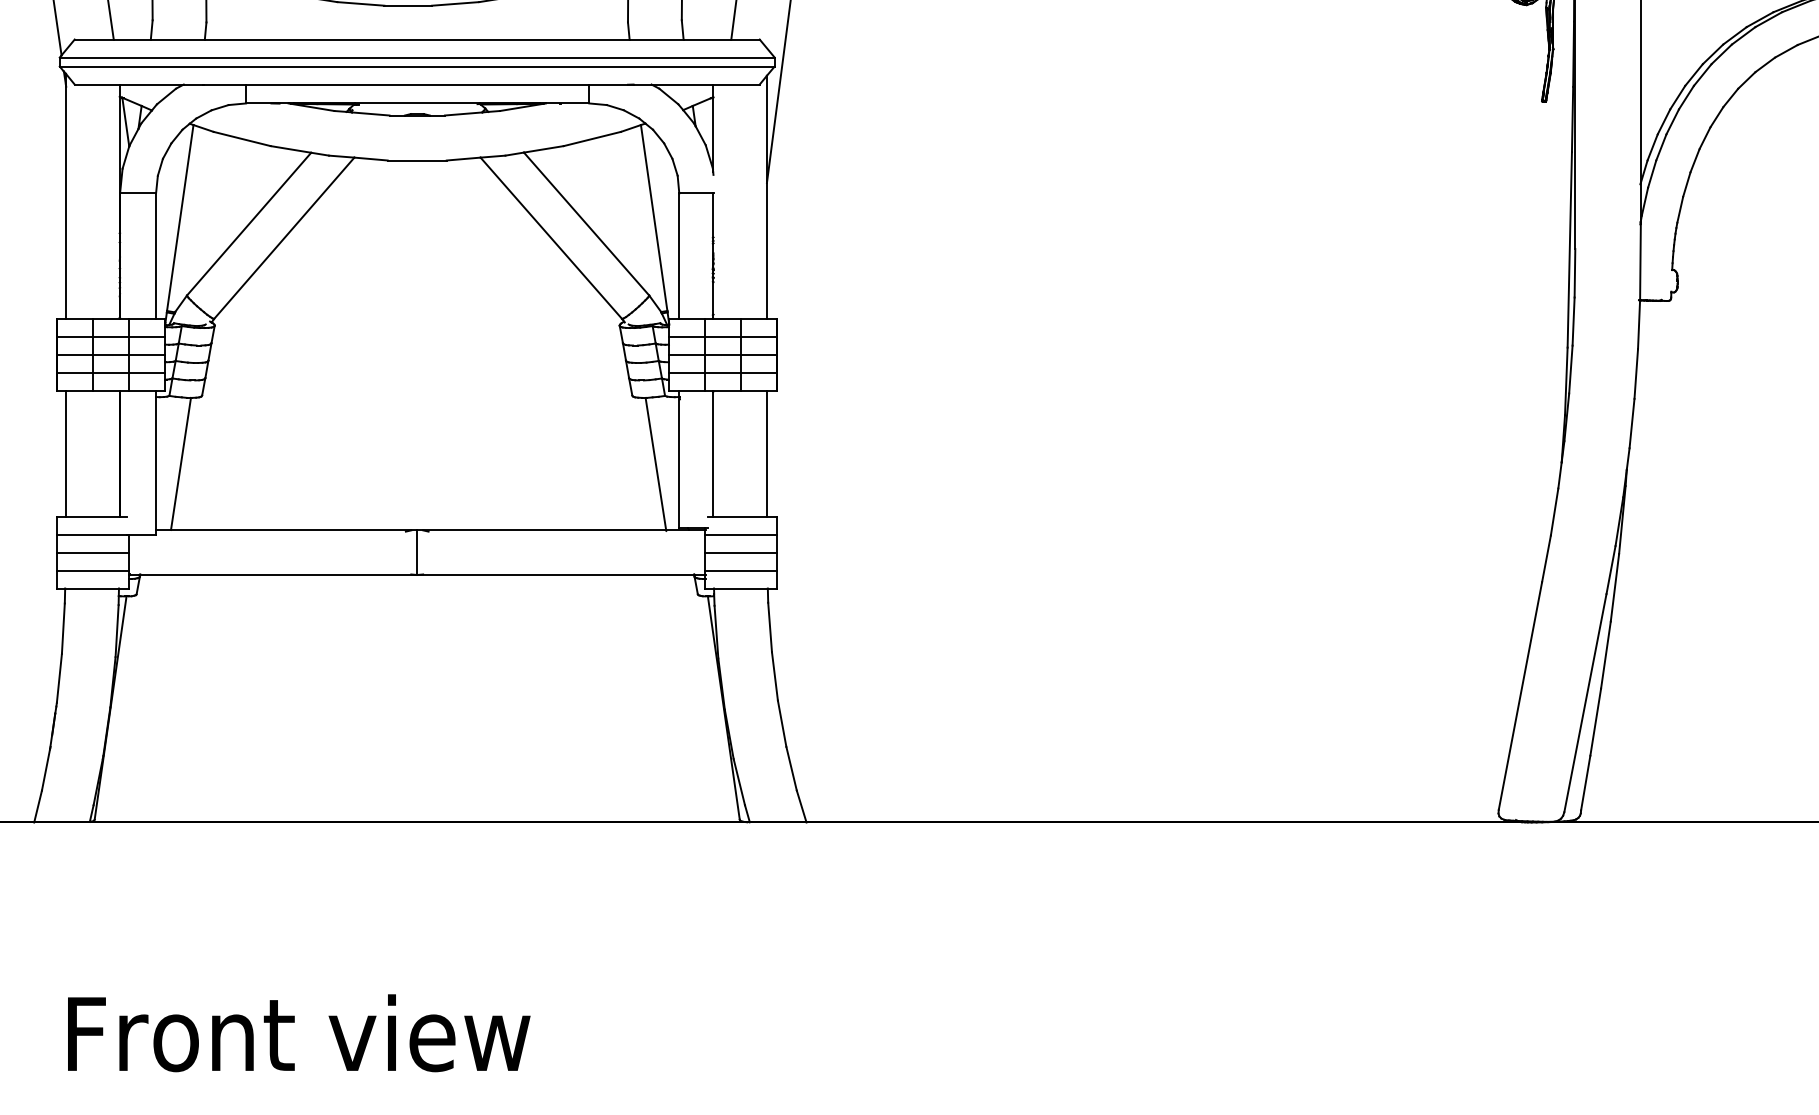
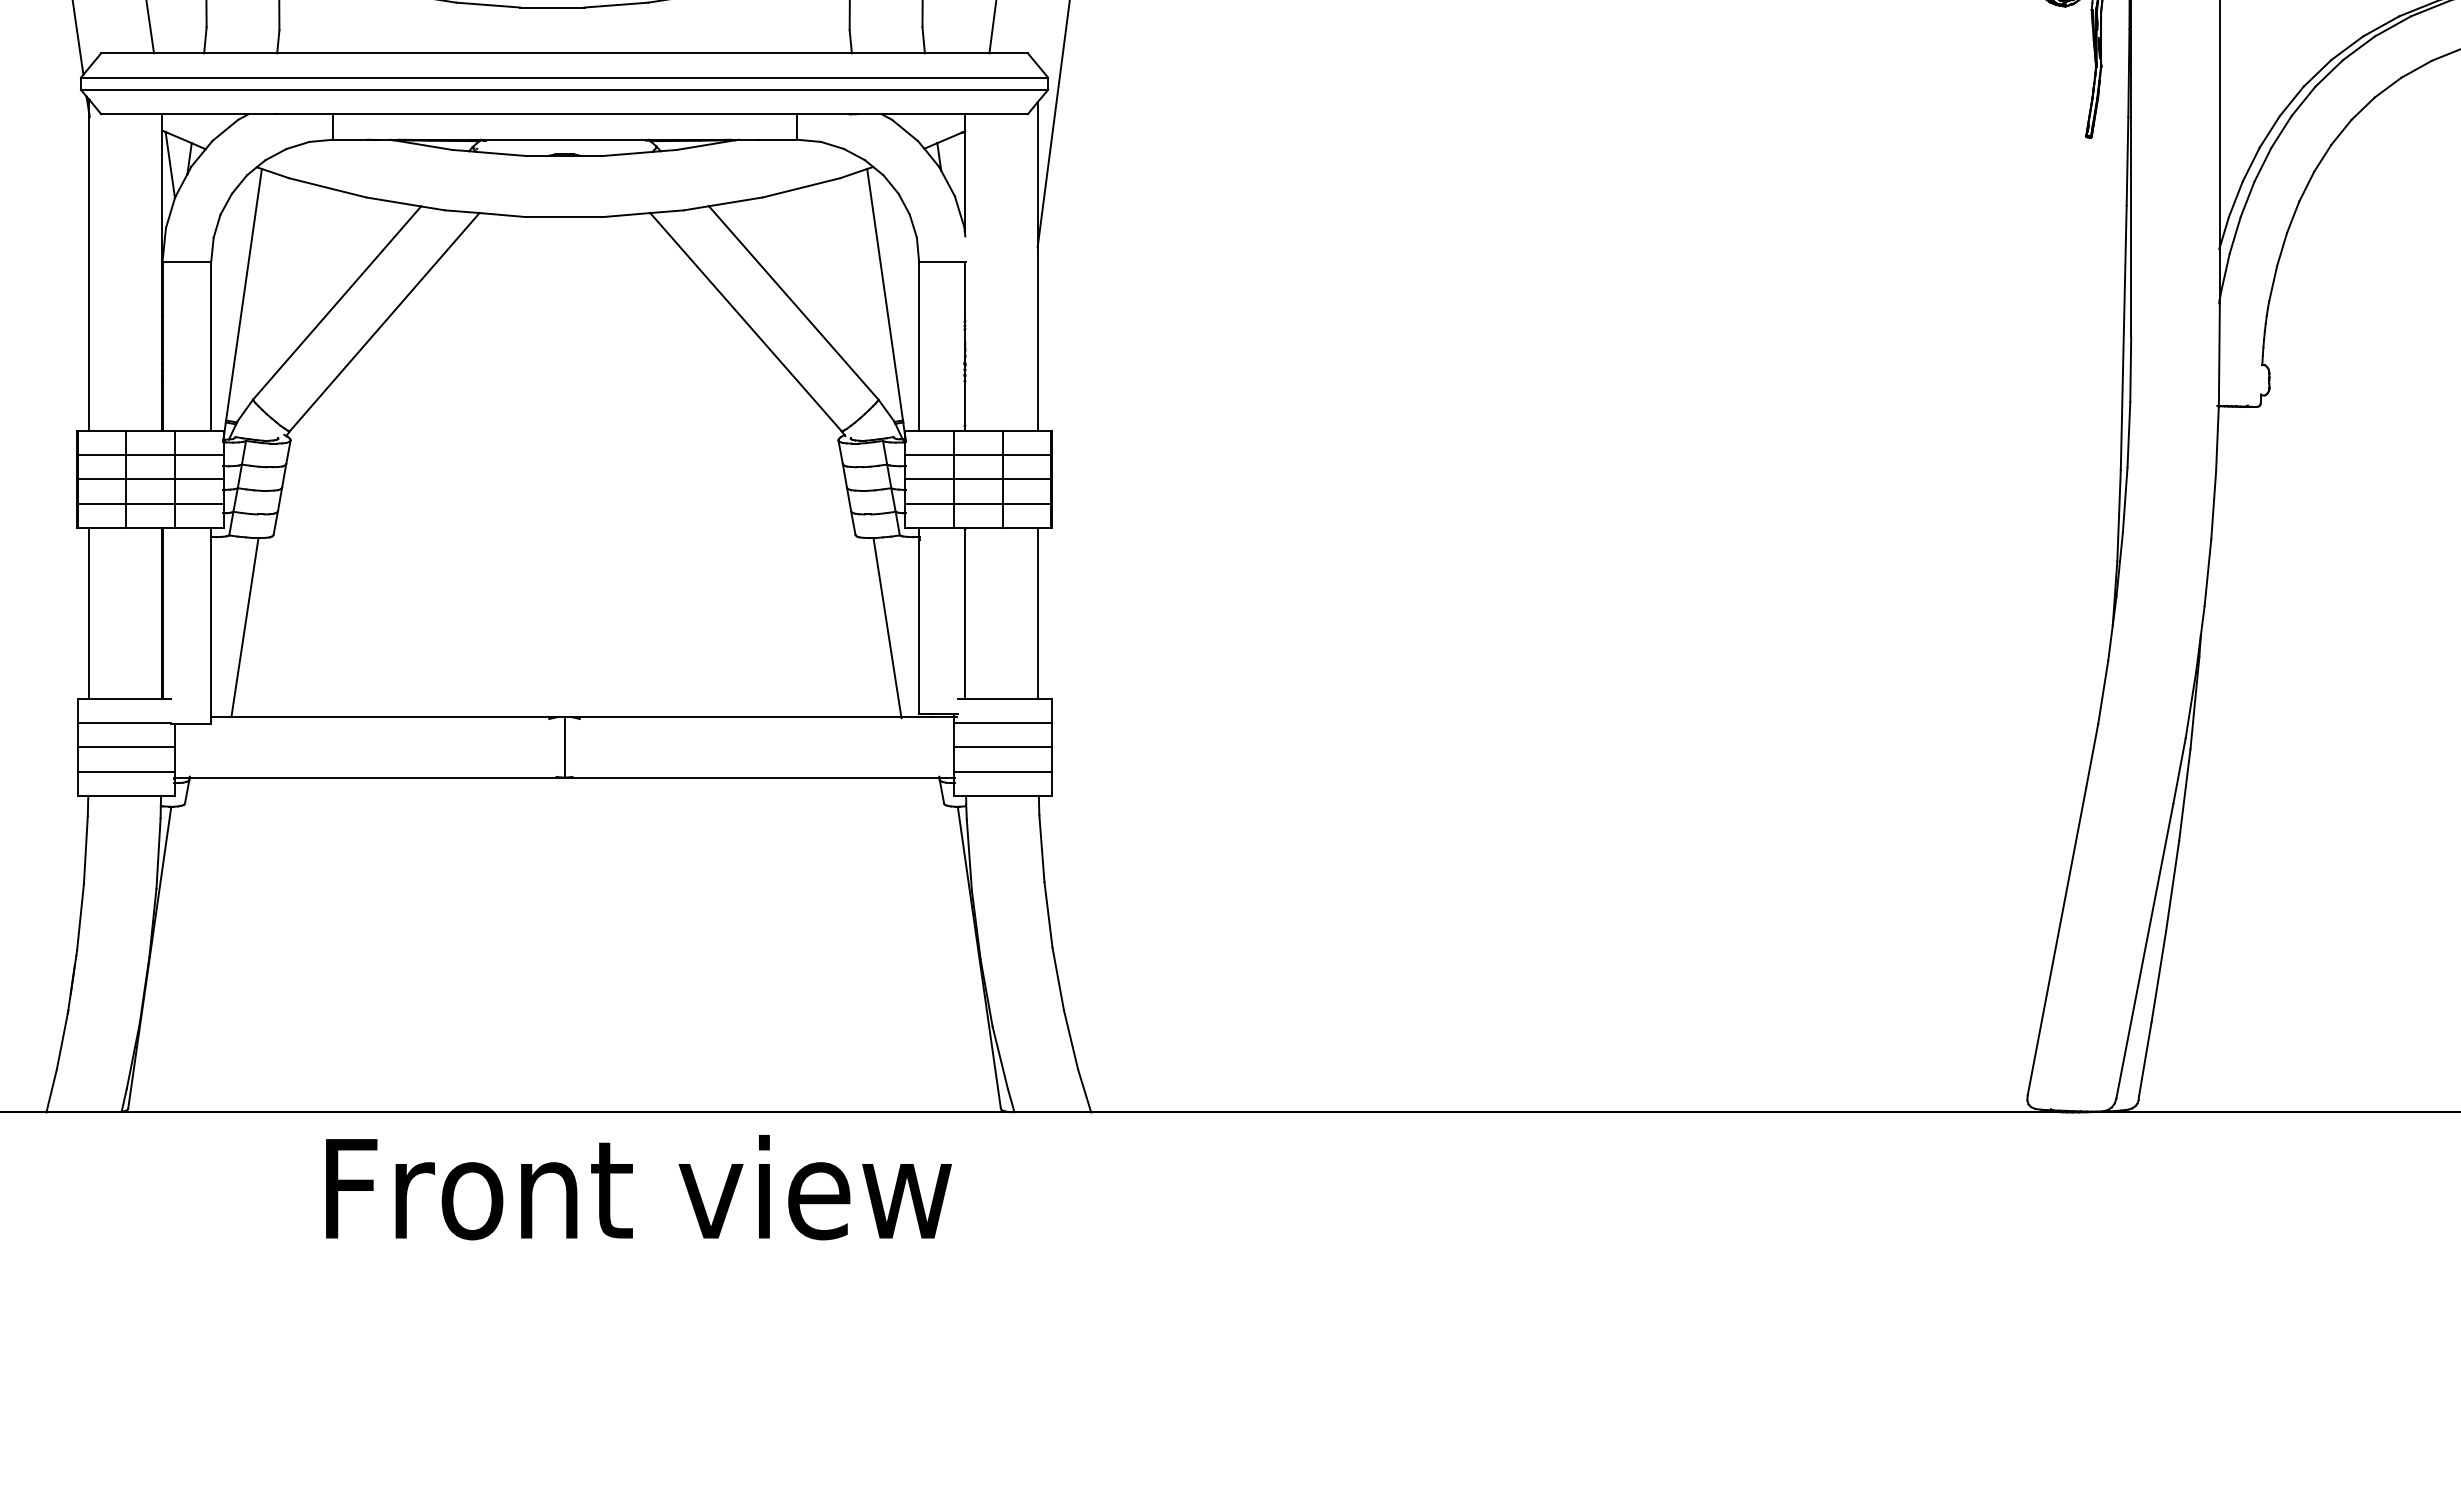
text: (298, 1033) -> (638, 1187), moved

